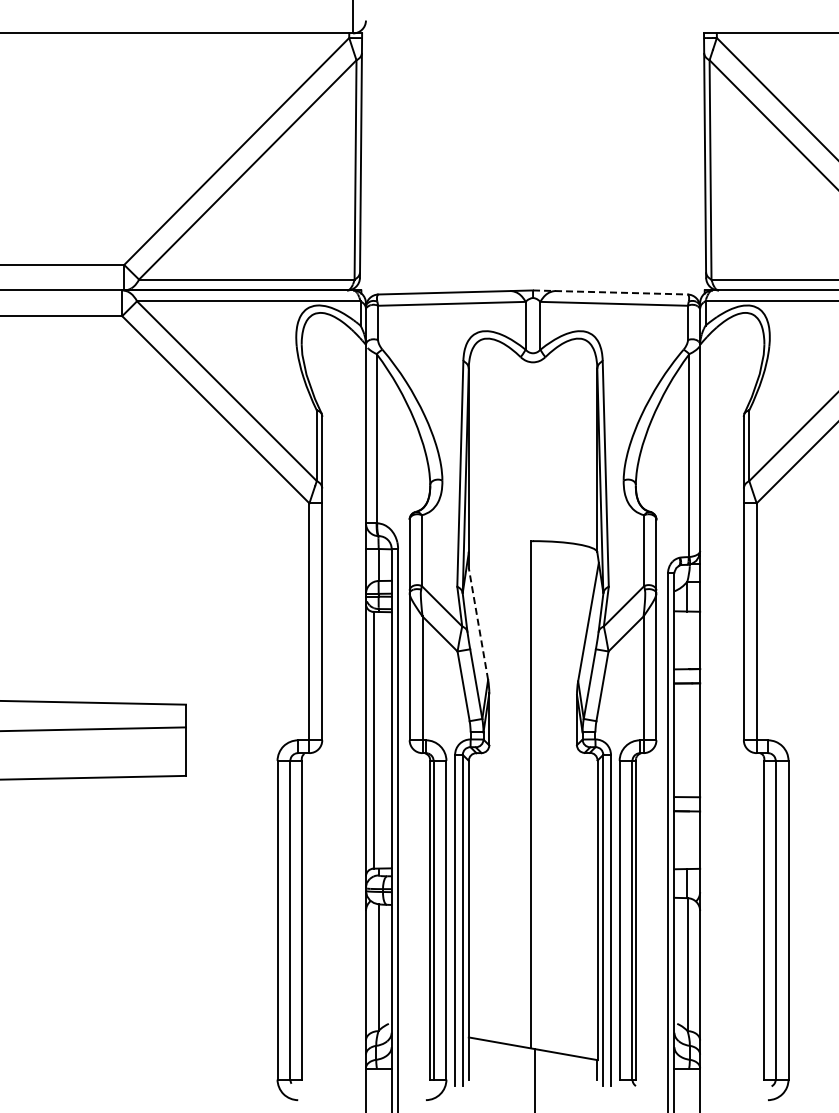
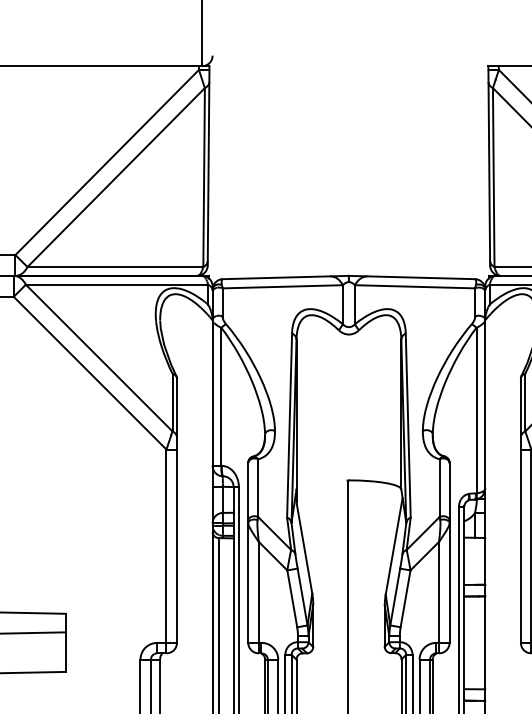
line: (610, 292) -> (412, 277), dashed -> solid
line: (478, 623) -> (304, 547), dashed -> solid

